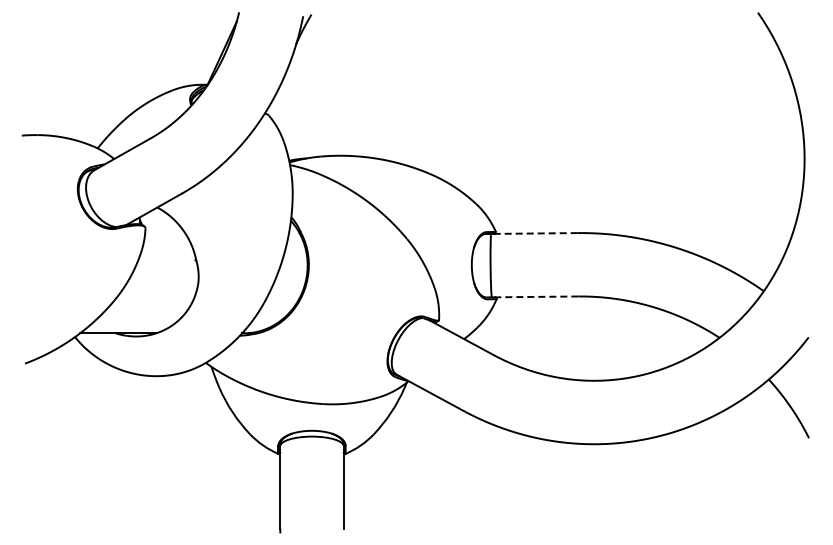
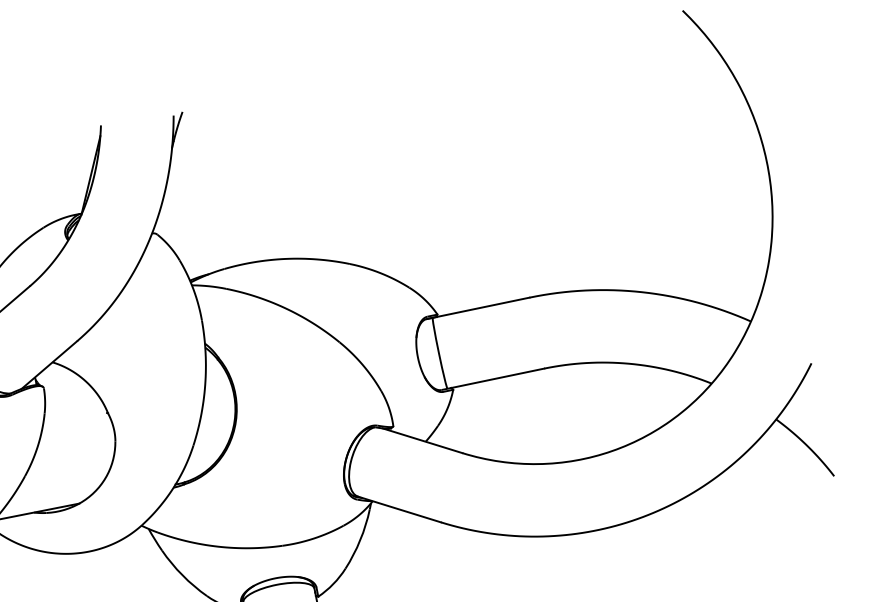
line: (533, 233) -> (479, 307), dashed -> solid
line: (536, 296) -> (497, 377), dashed -> solid

